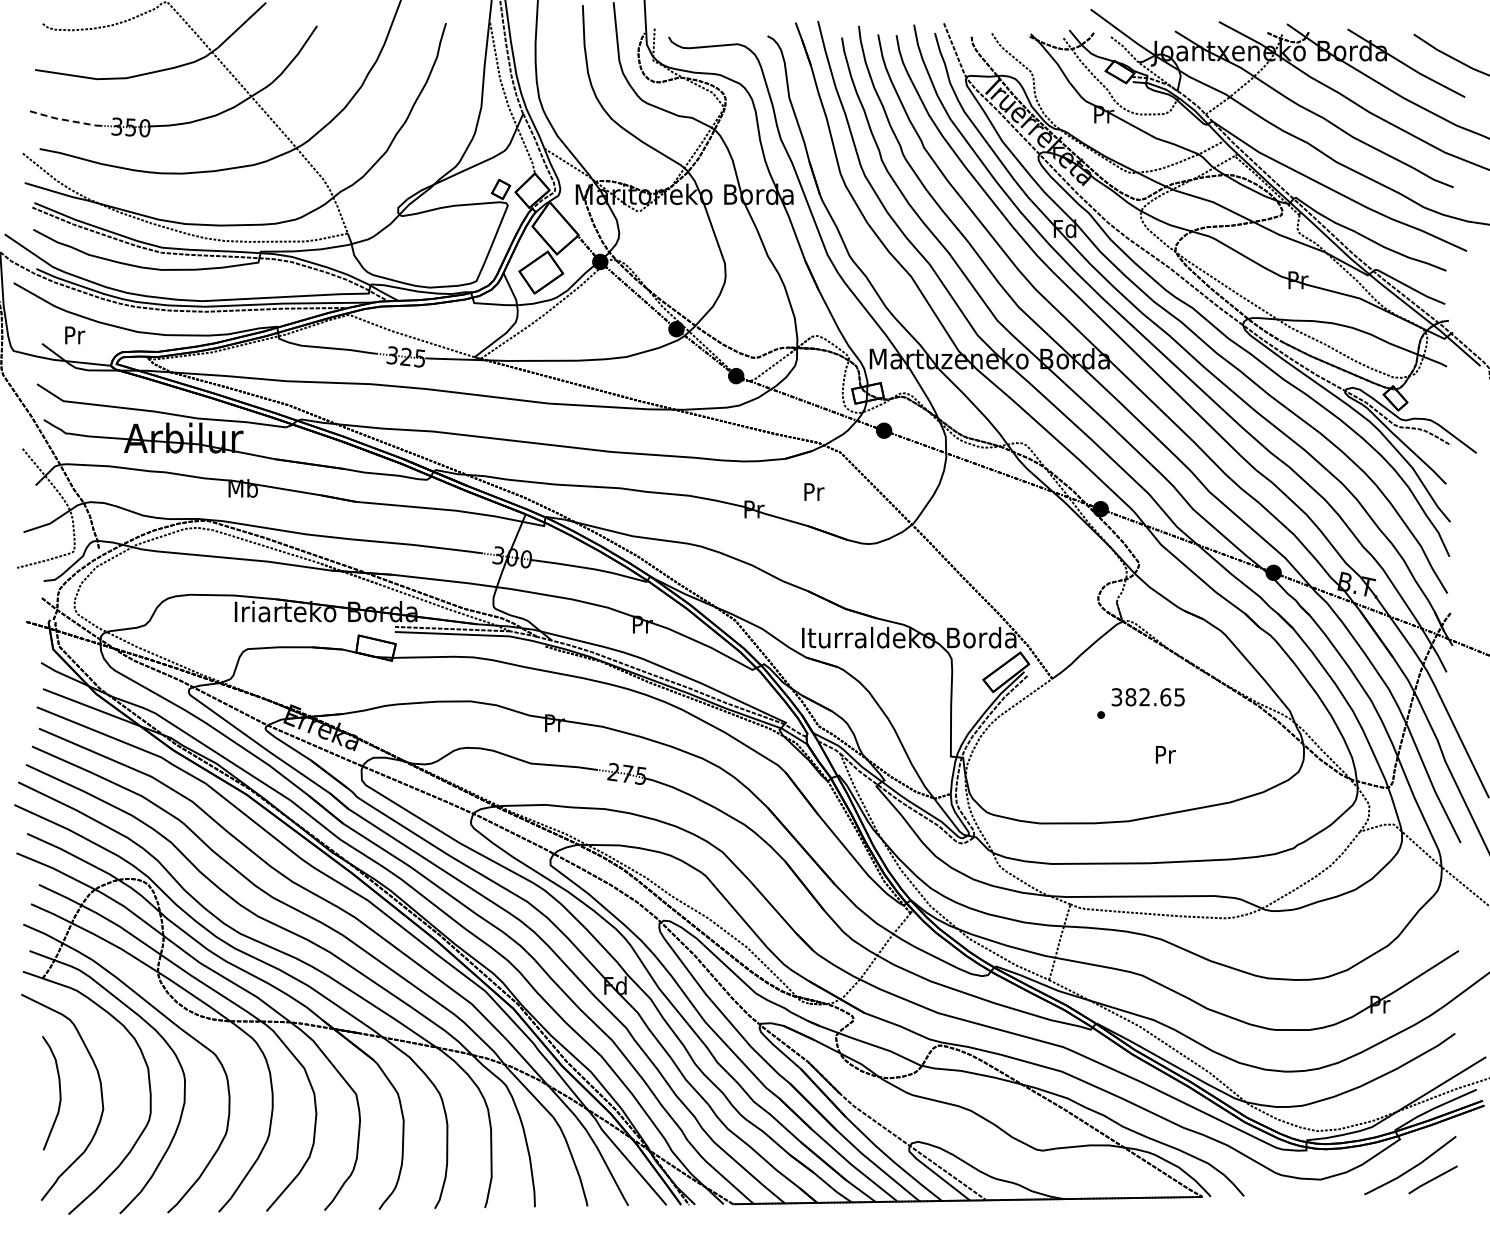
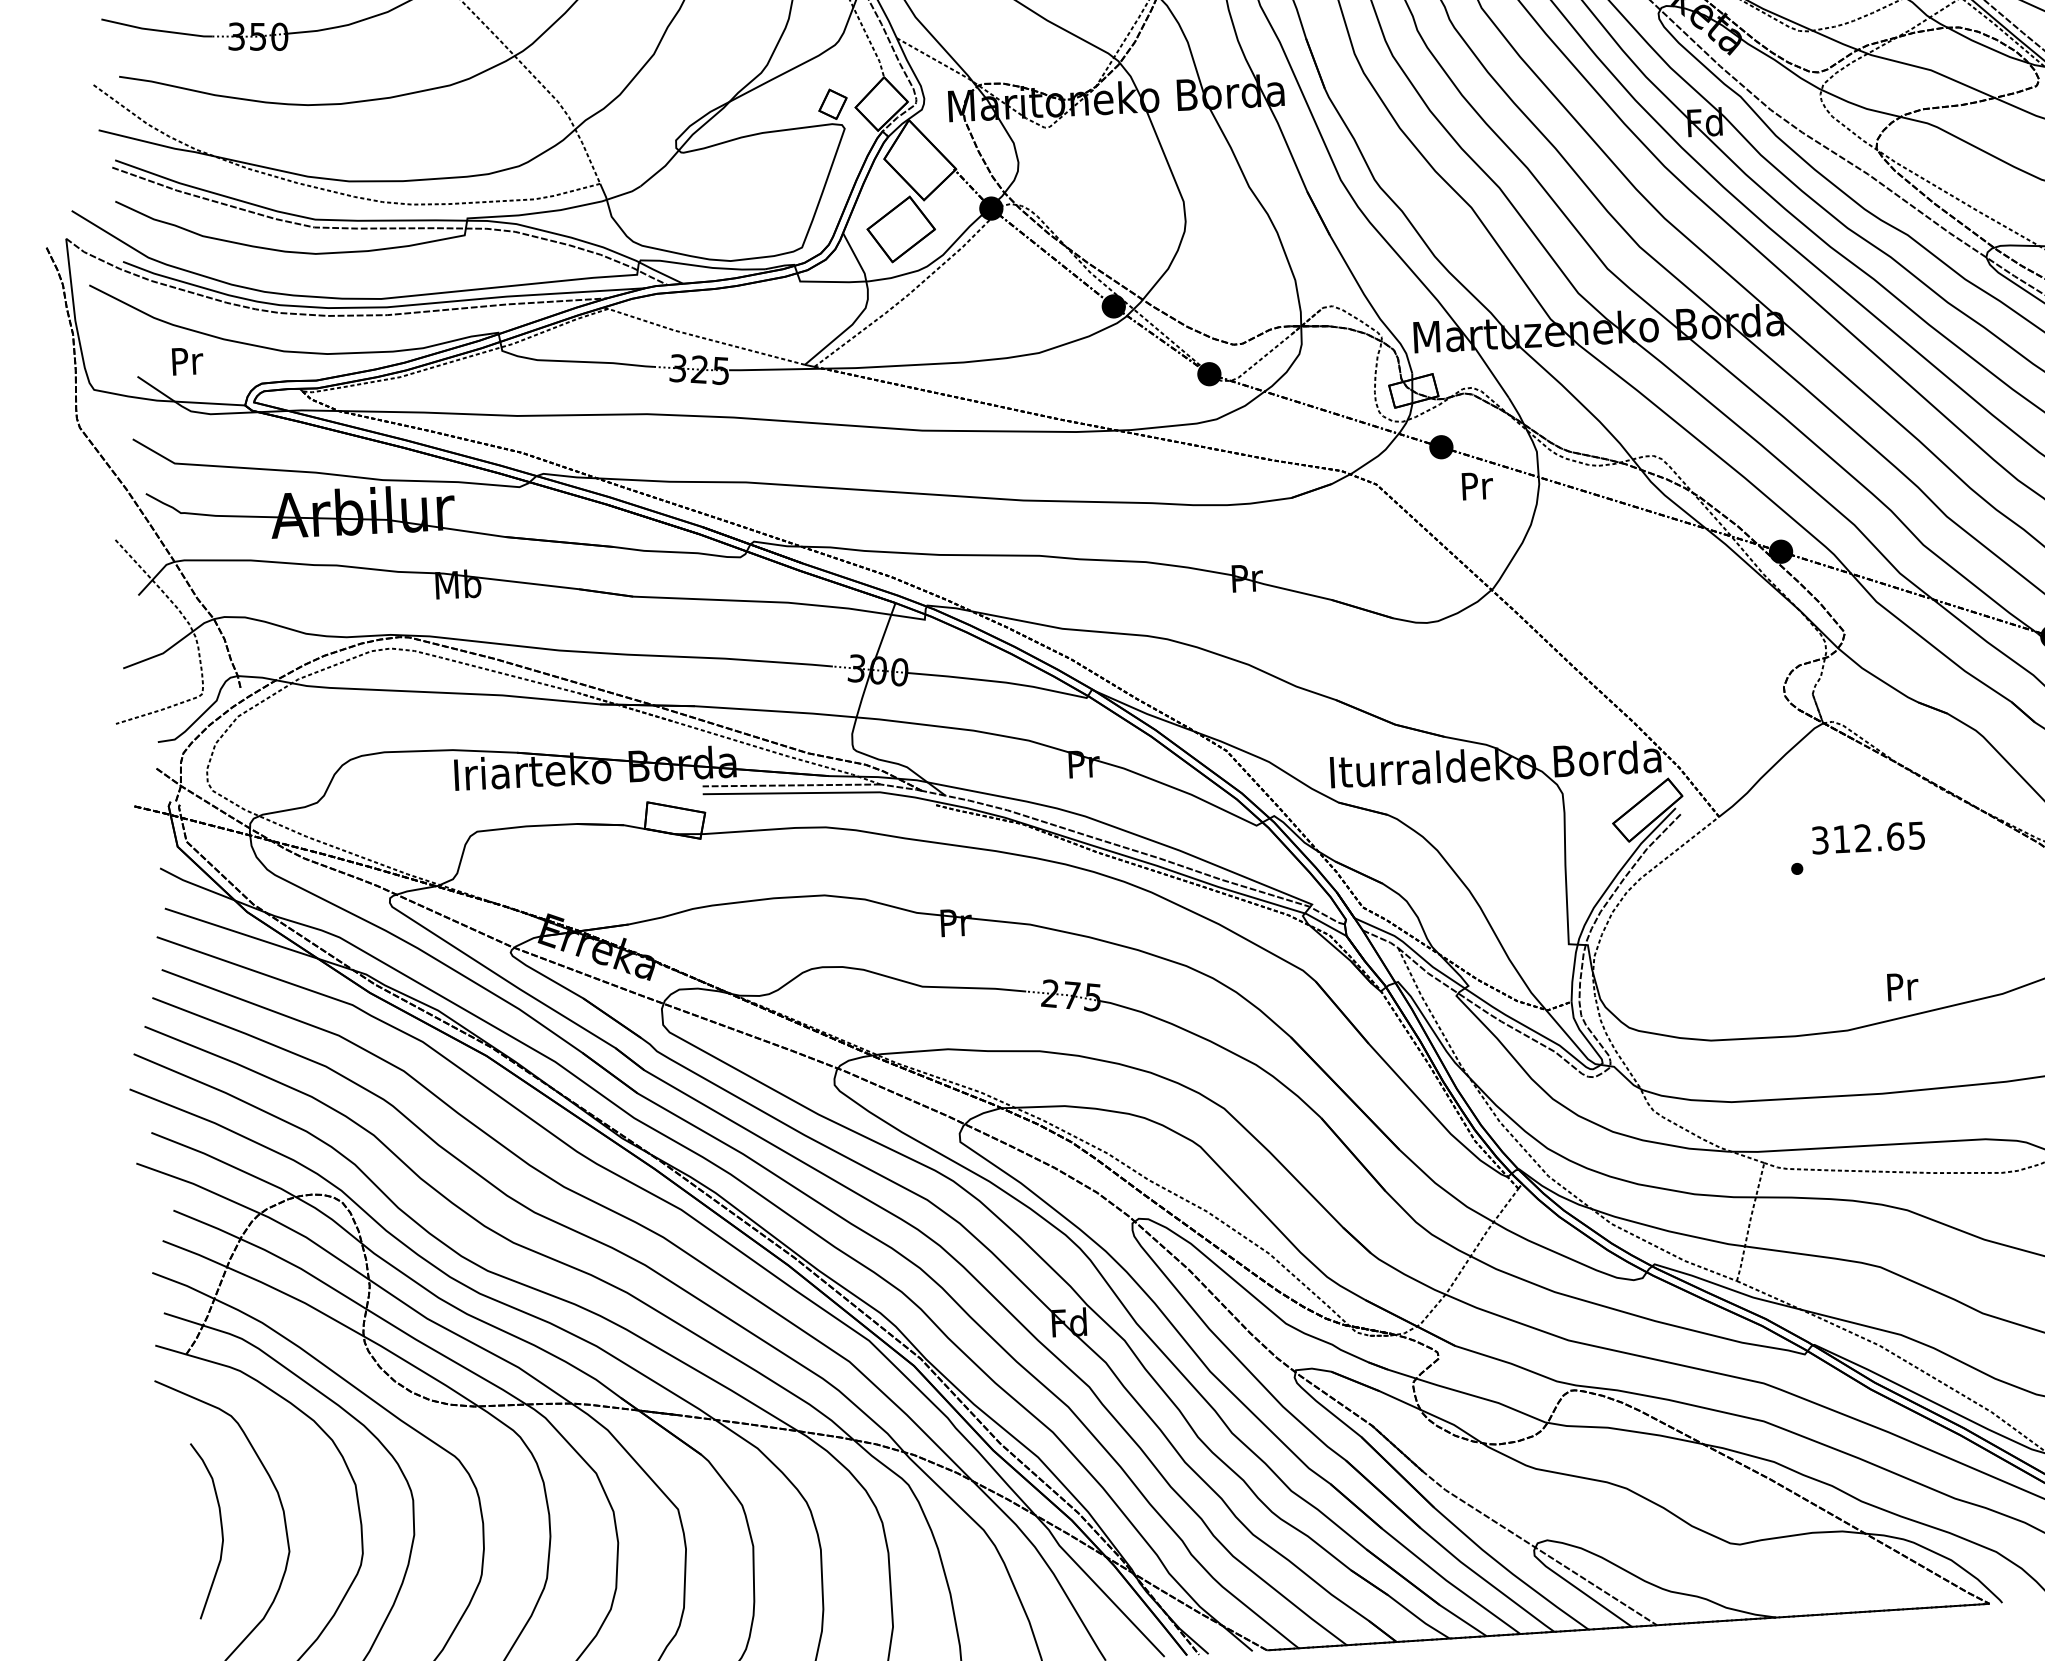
line: (65, 120) -> (156, 30), dashed -> solid
text: (814, 491) -> (1477, 485), moved
text: (1130, 697) -> (1841, 839), 382.65 -> 312.65
text: (1165, 754) -> (1902, 986), moved

